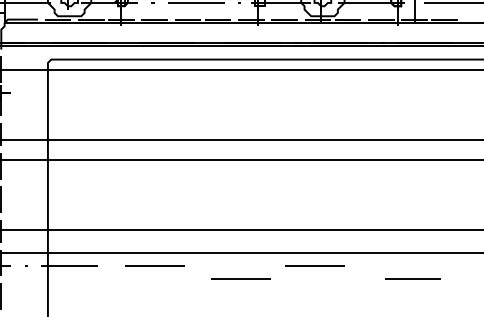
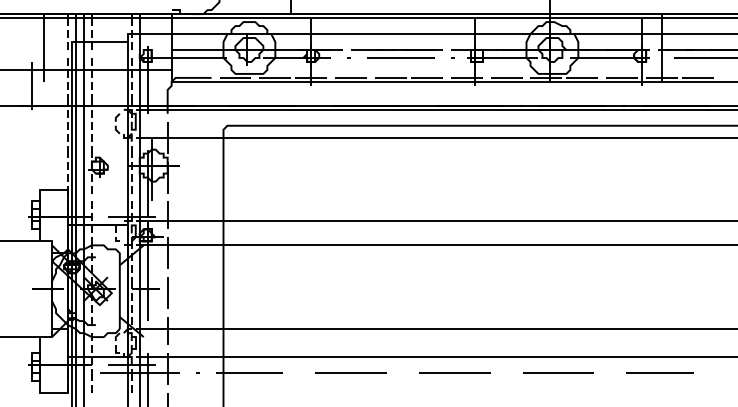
line: (314, 265) -> (558, 372), moved
line: (241, 278) -> (454, 372), moved
line: (412, 278) -> (659, 372), moved

